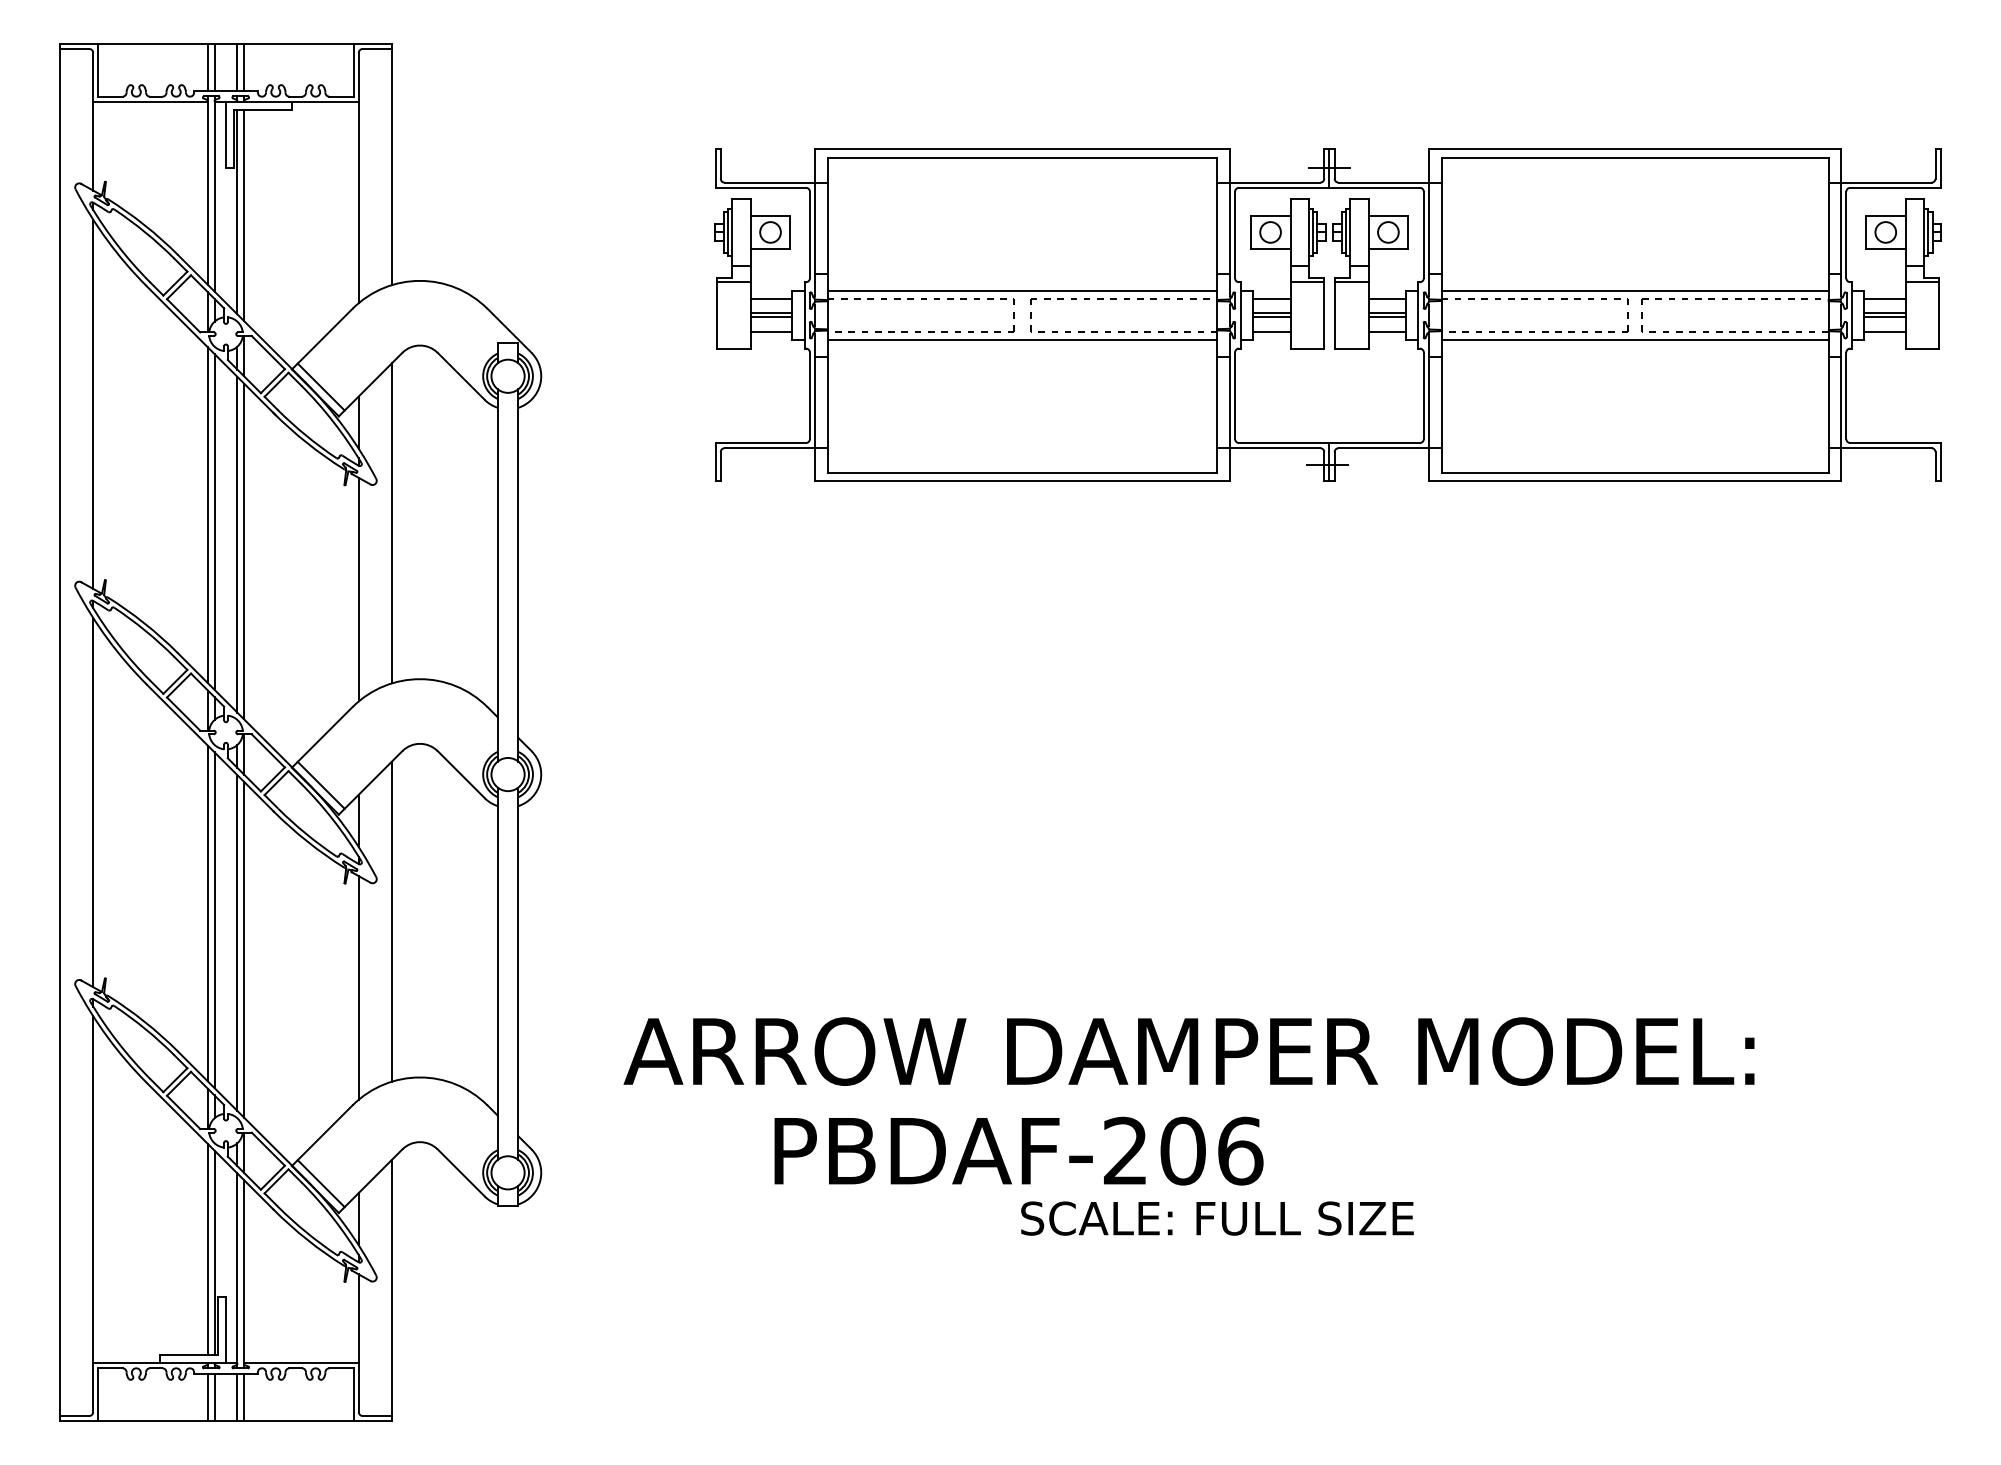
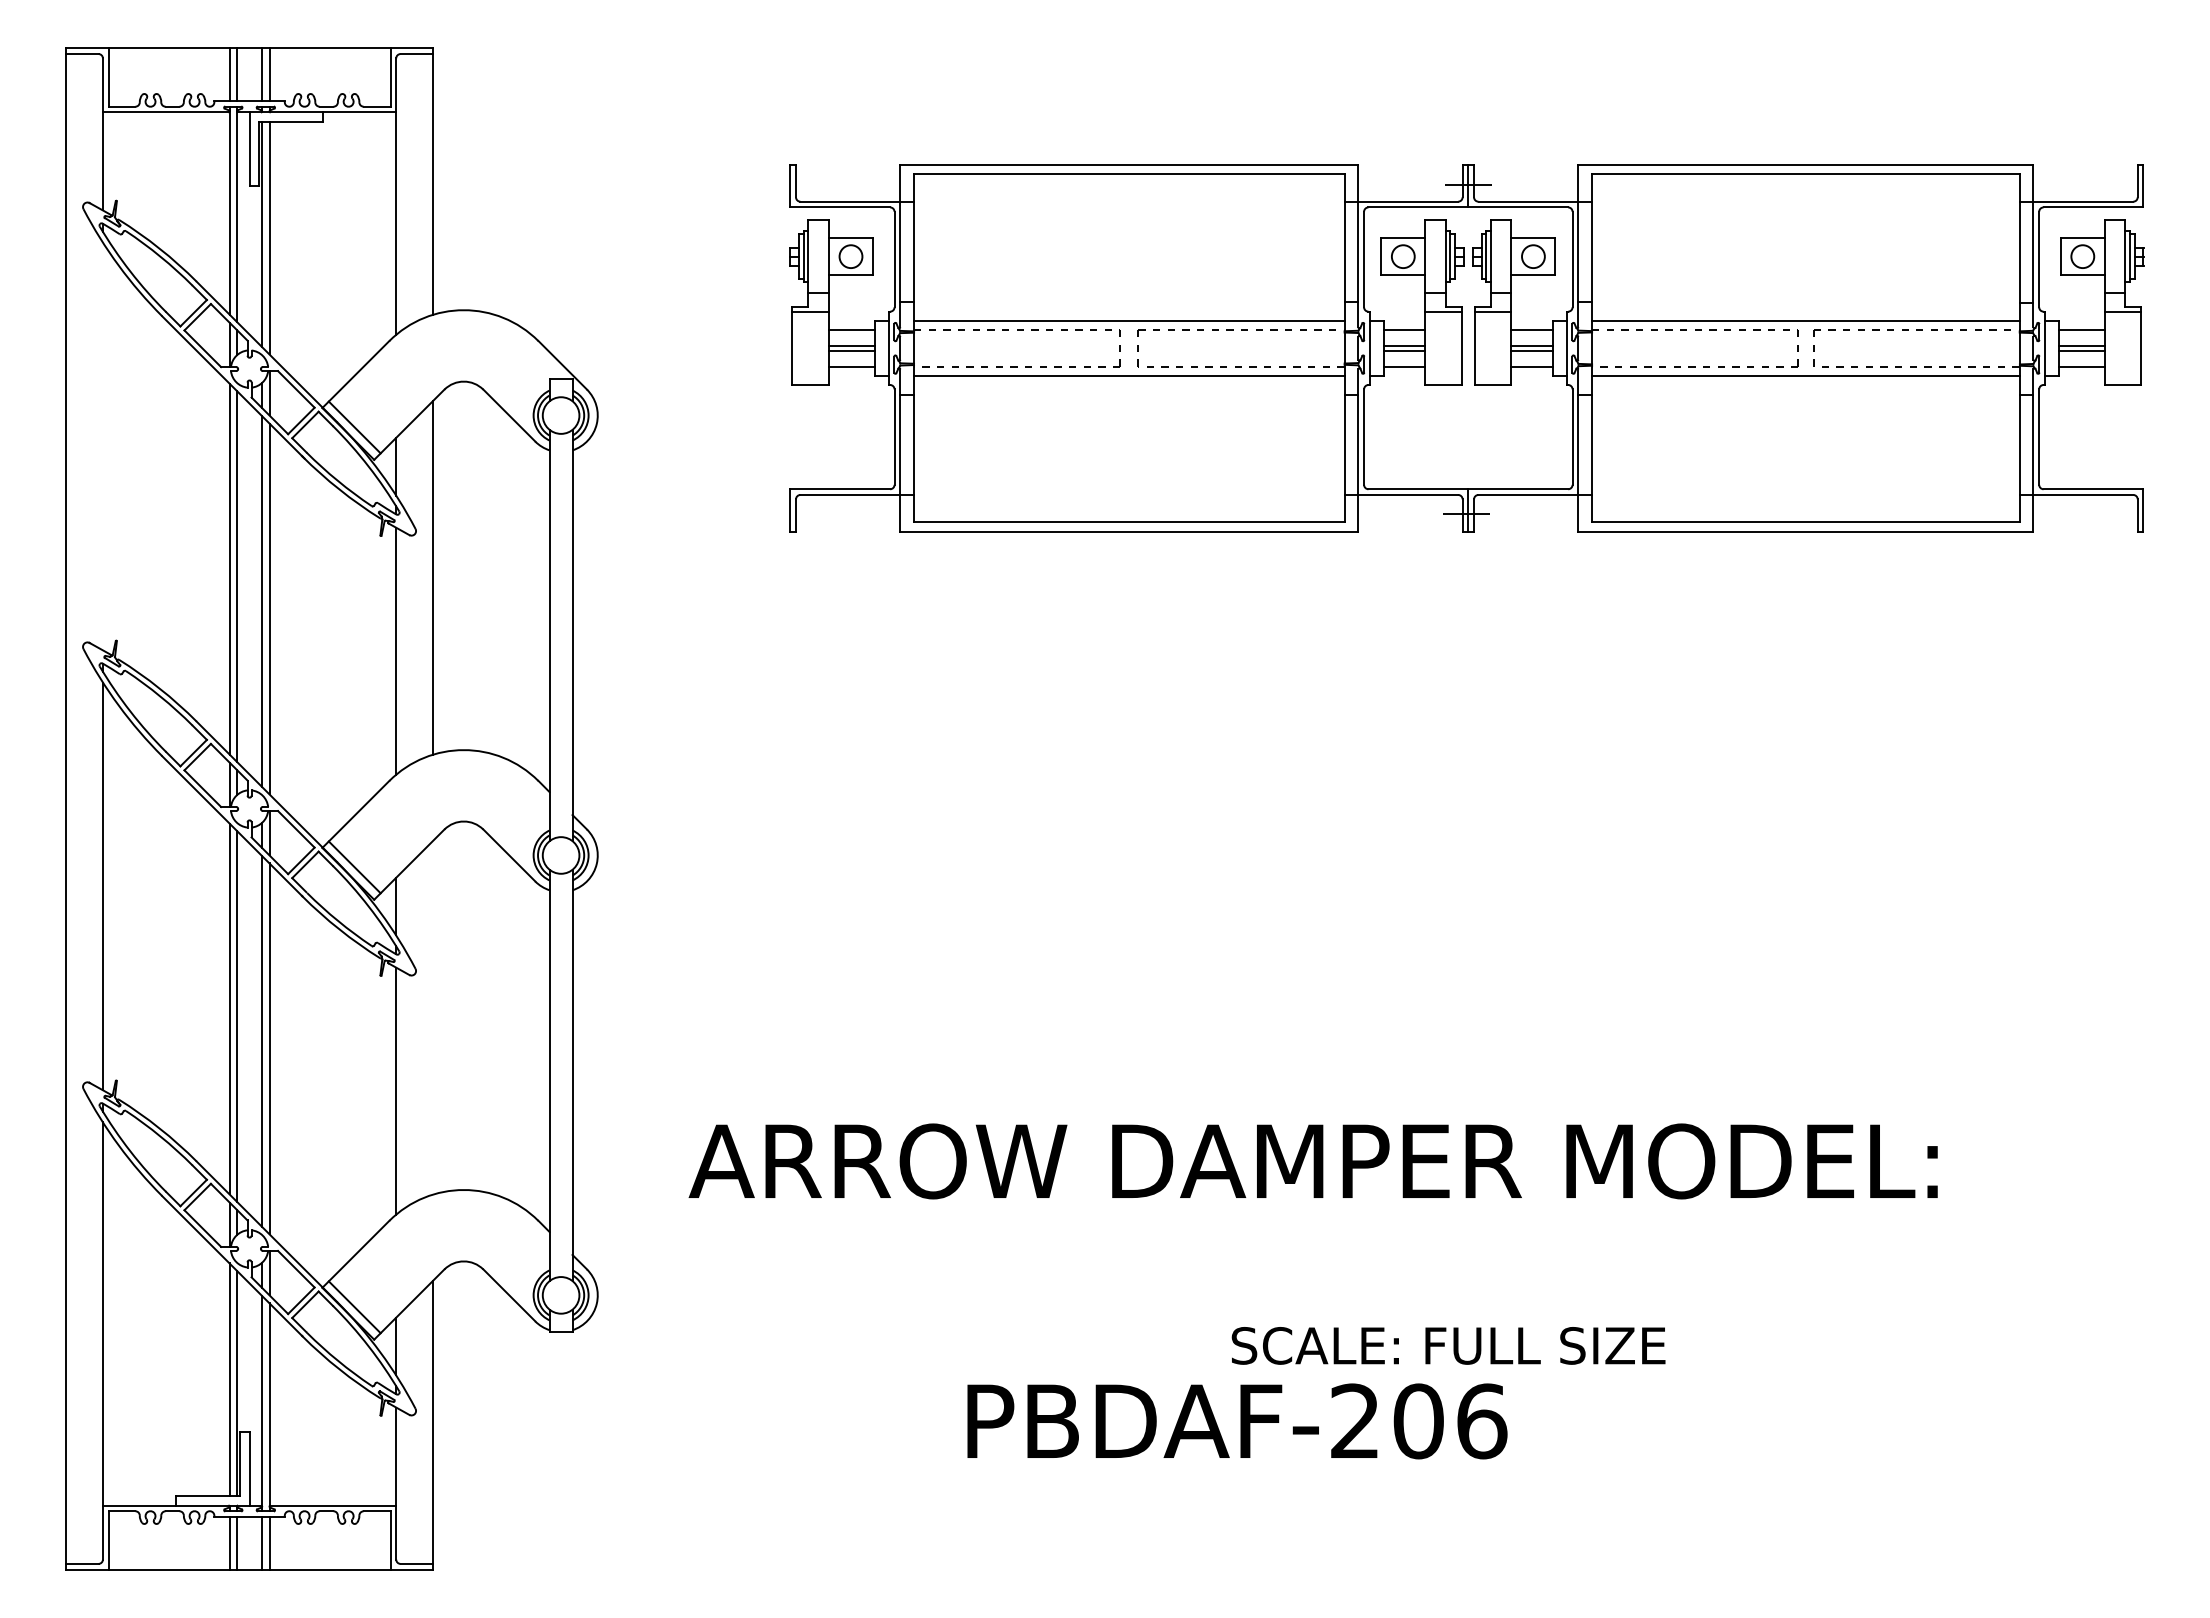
line: (92, 404) -> (102, 446), removed
line: (391, 921) -> (432, 1017), removed
text: (1019, 1151) -> (1237, 1421), moved
text: (1217, 1218) -> (1448, 1345), moved

